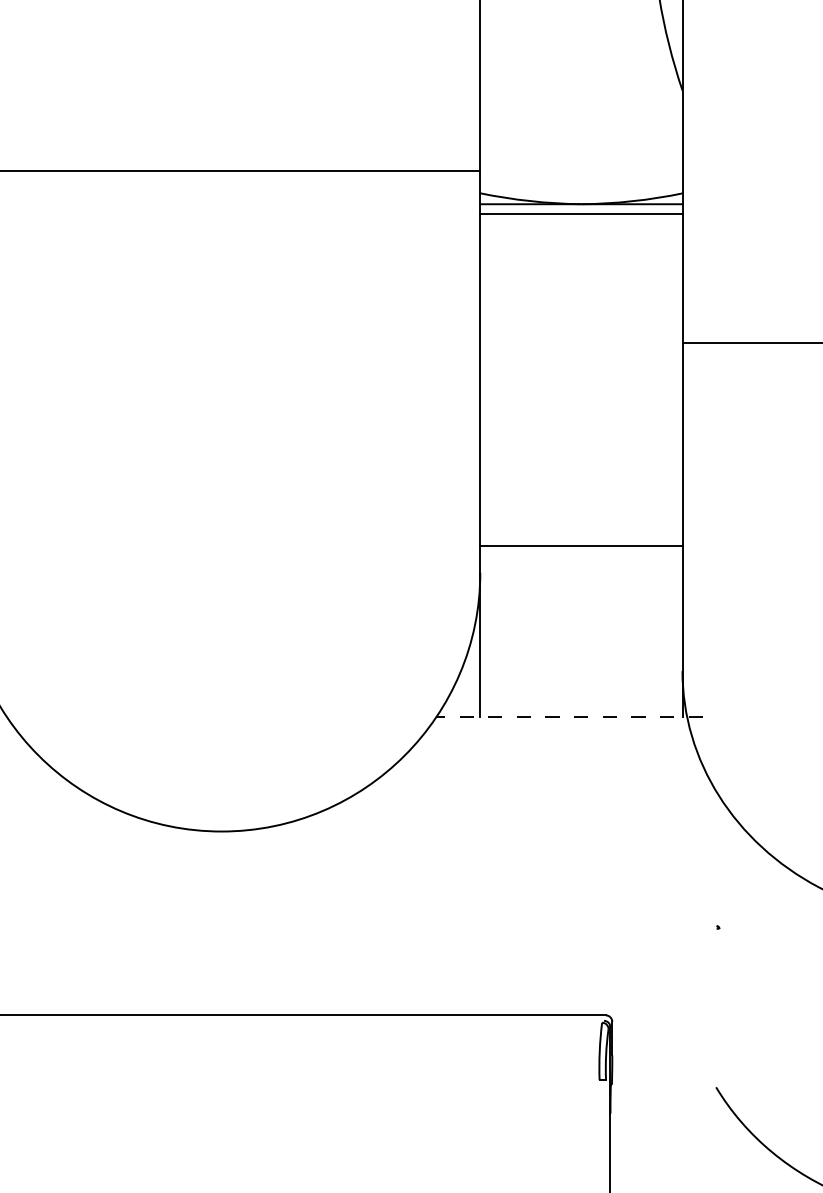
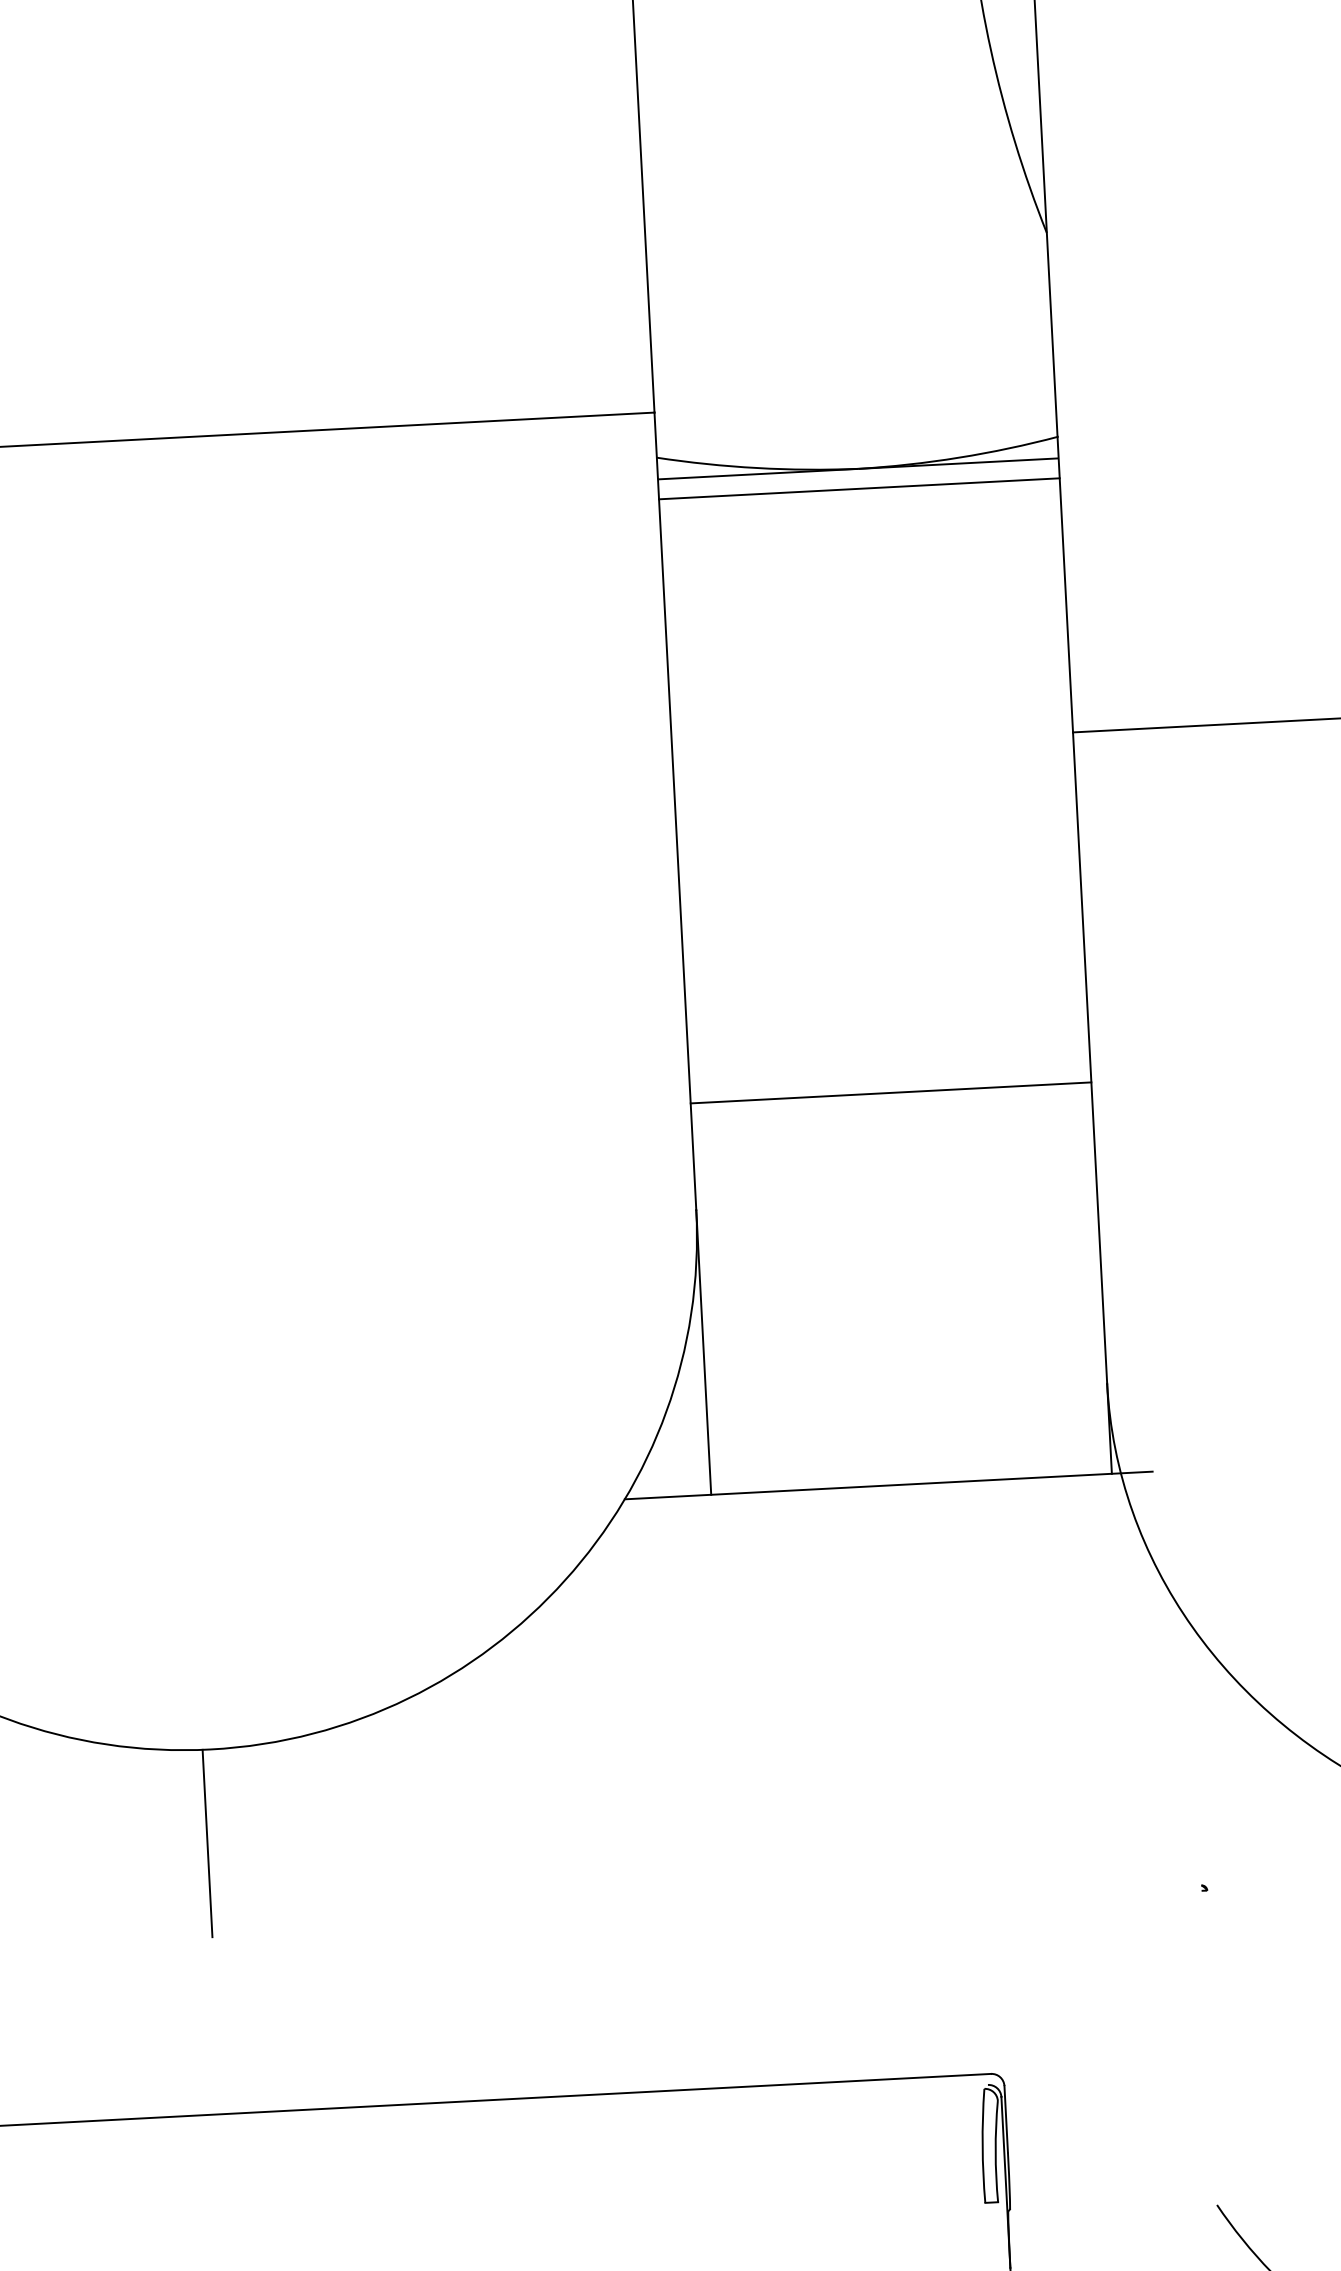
line: (581, 546) -> (891, 1093), moved
line: (569, 716) -> (887, 1485), dashed -> solid
line: (217, 878) -> (207, 1842), added

